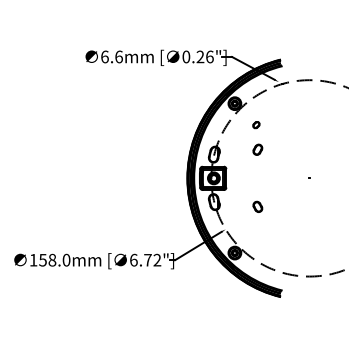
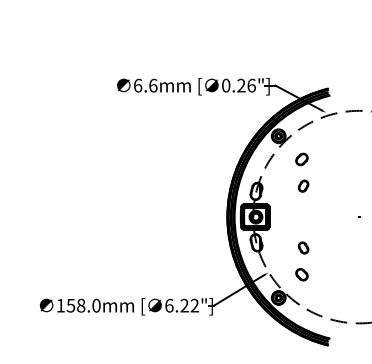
part: (256, 124) -> (302, 158), size x1.67
part: (256, 231) -> (302, 274), added
text: (147, 259) -> (184, 304), 6.72"] -> 6.22"]

